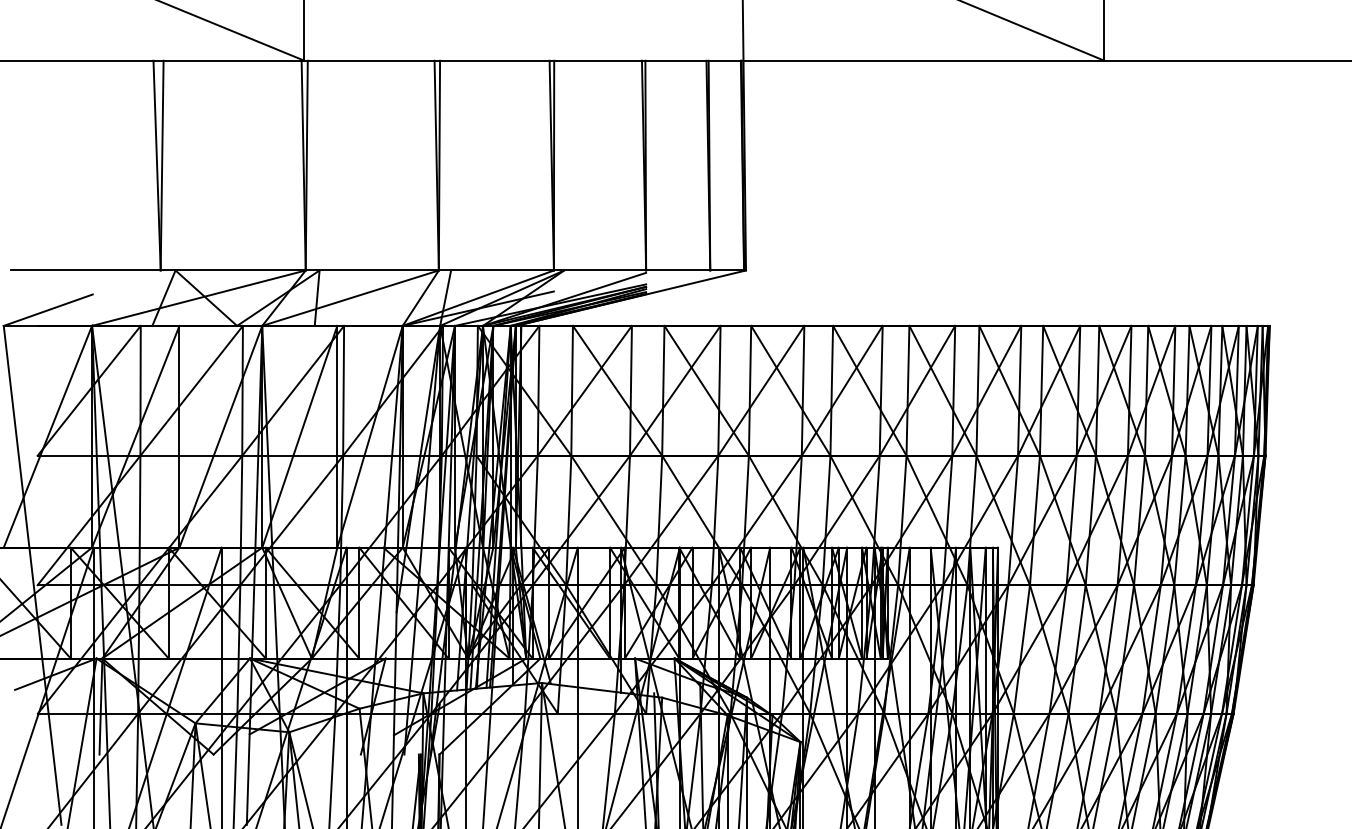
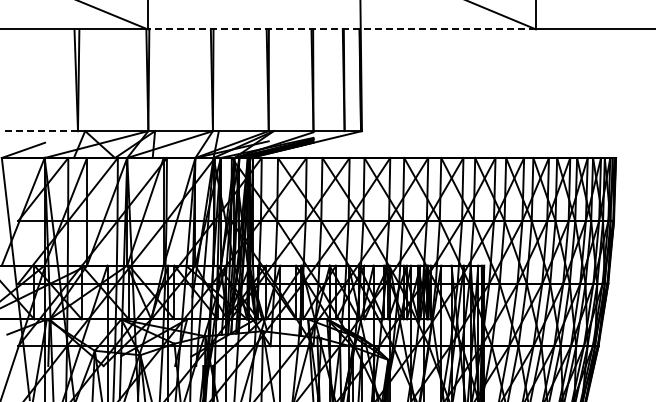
line: (703, 61) -> (341, 29), solid -> dashed
line: (87, 271) -> (42, 131), solid -> dashed

